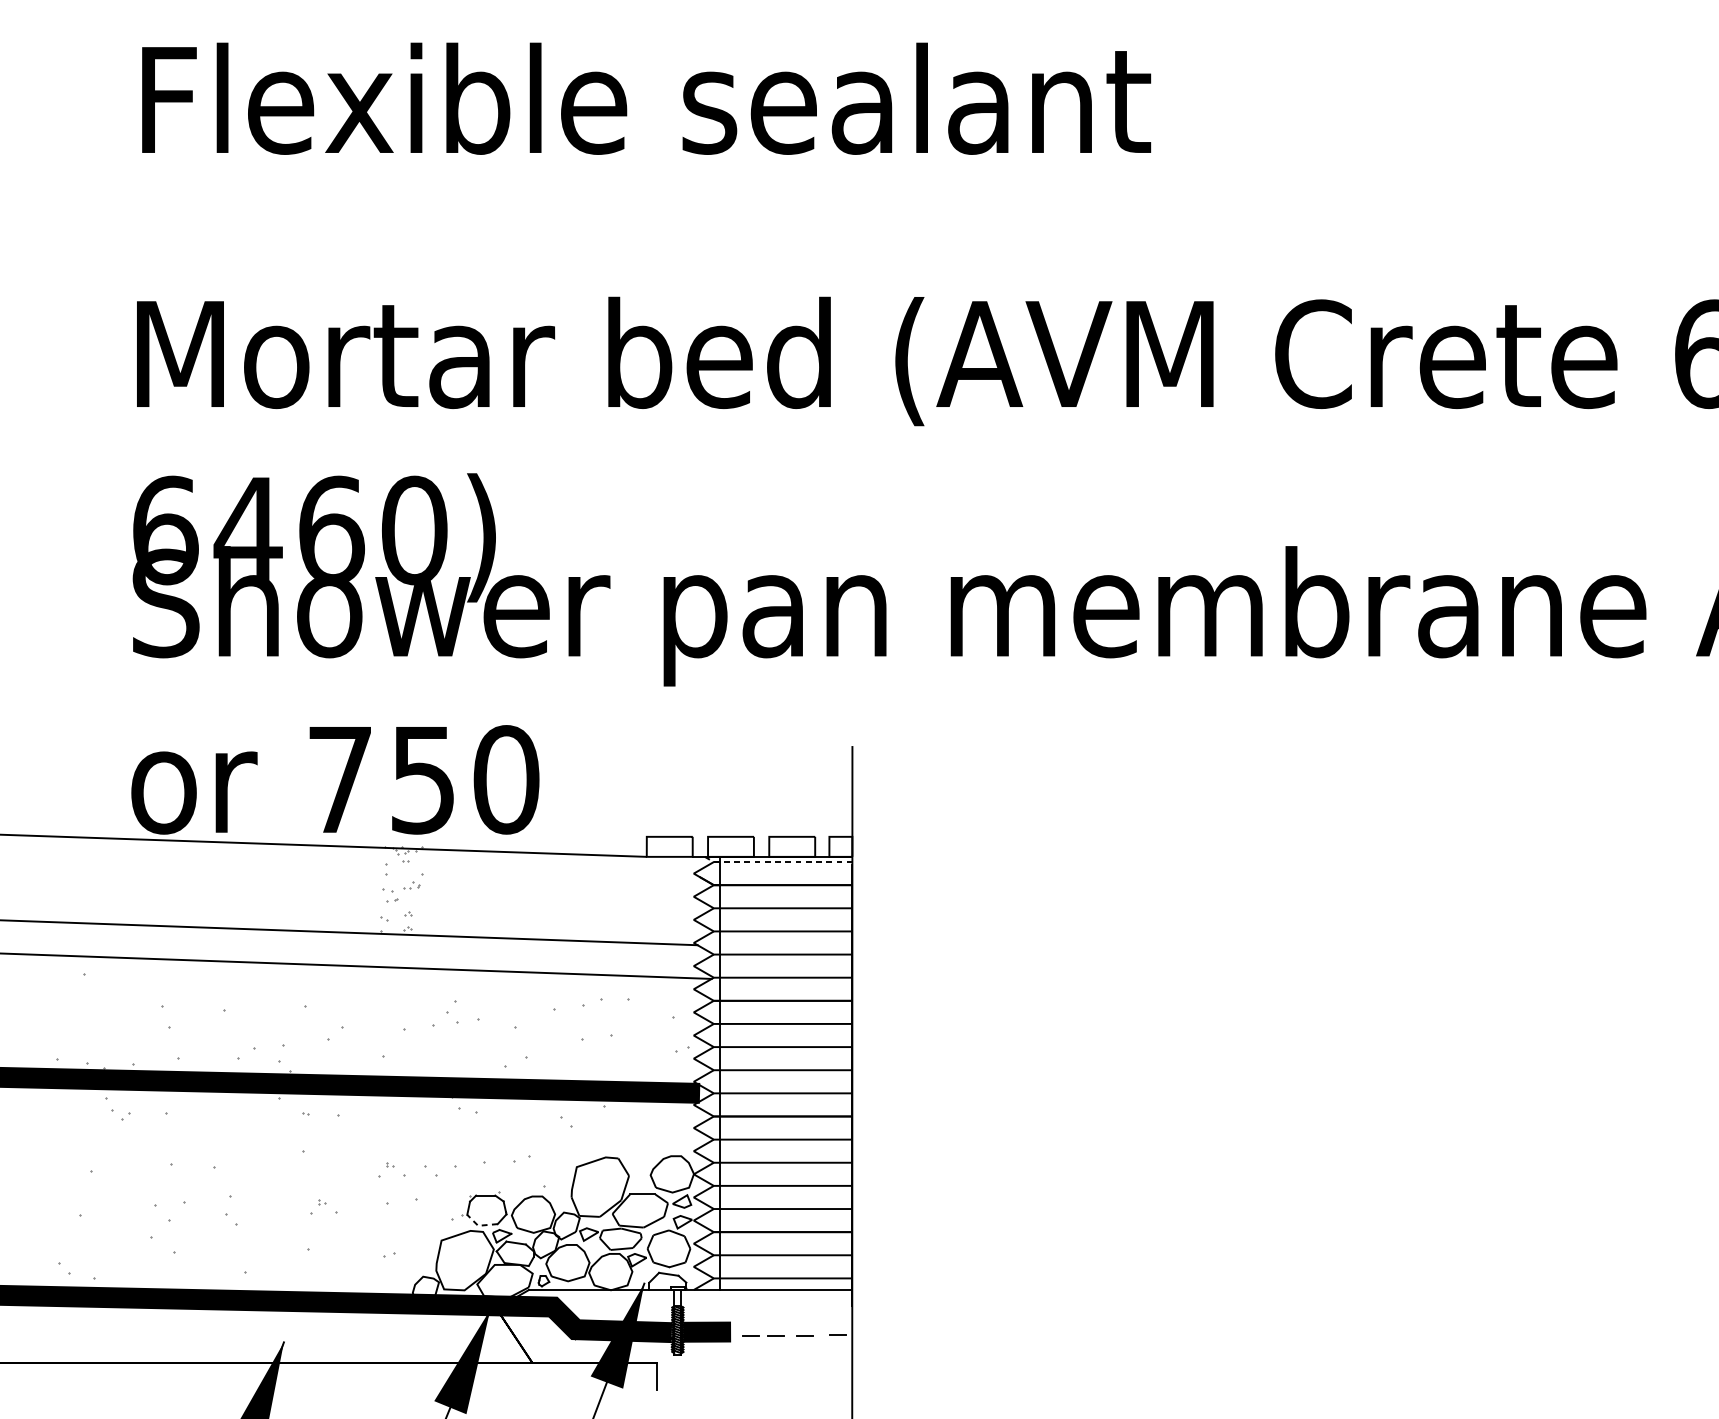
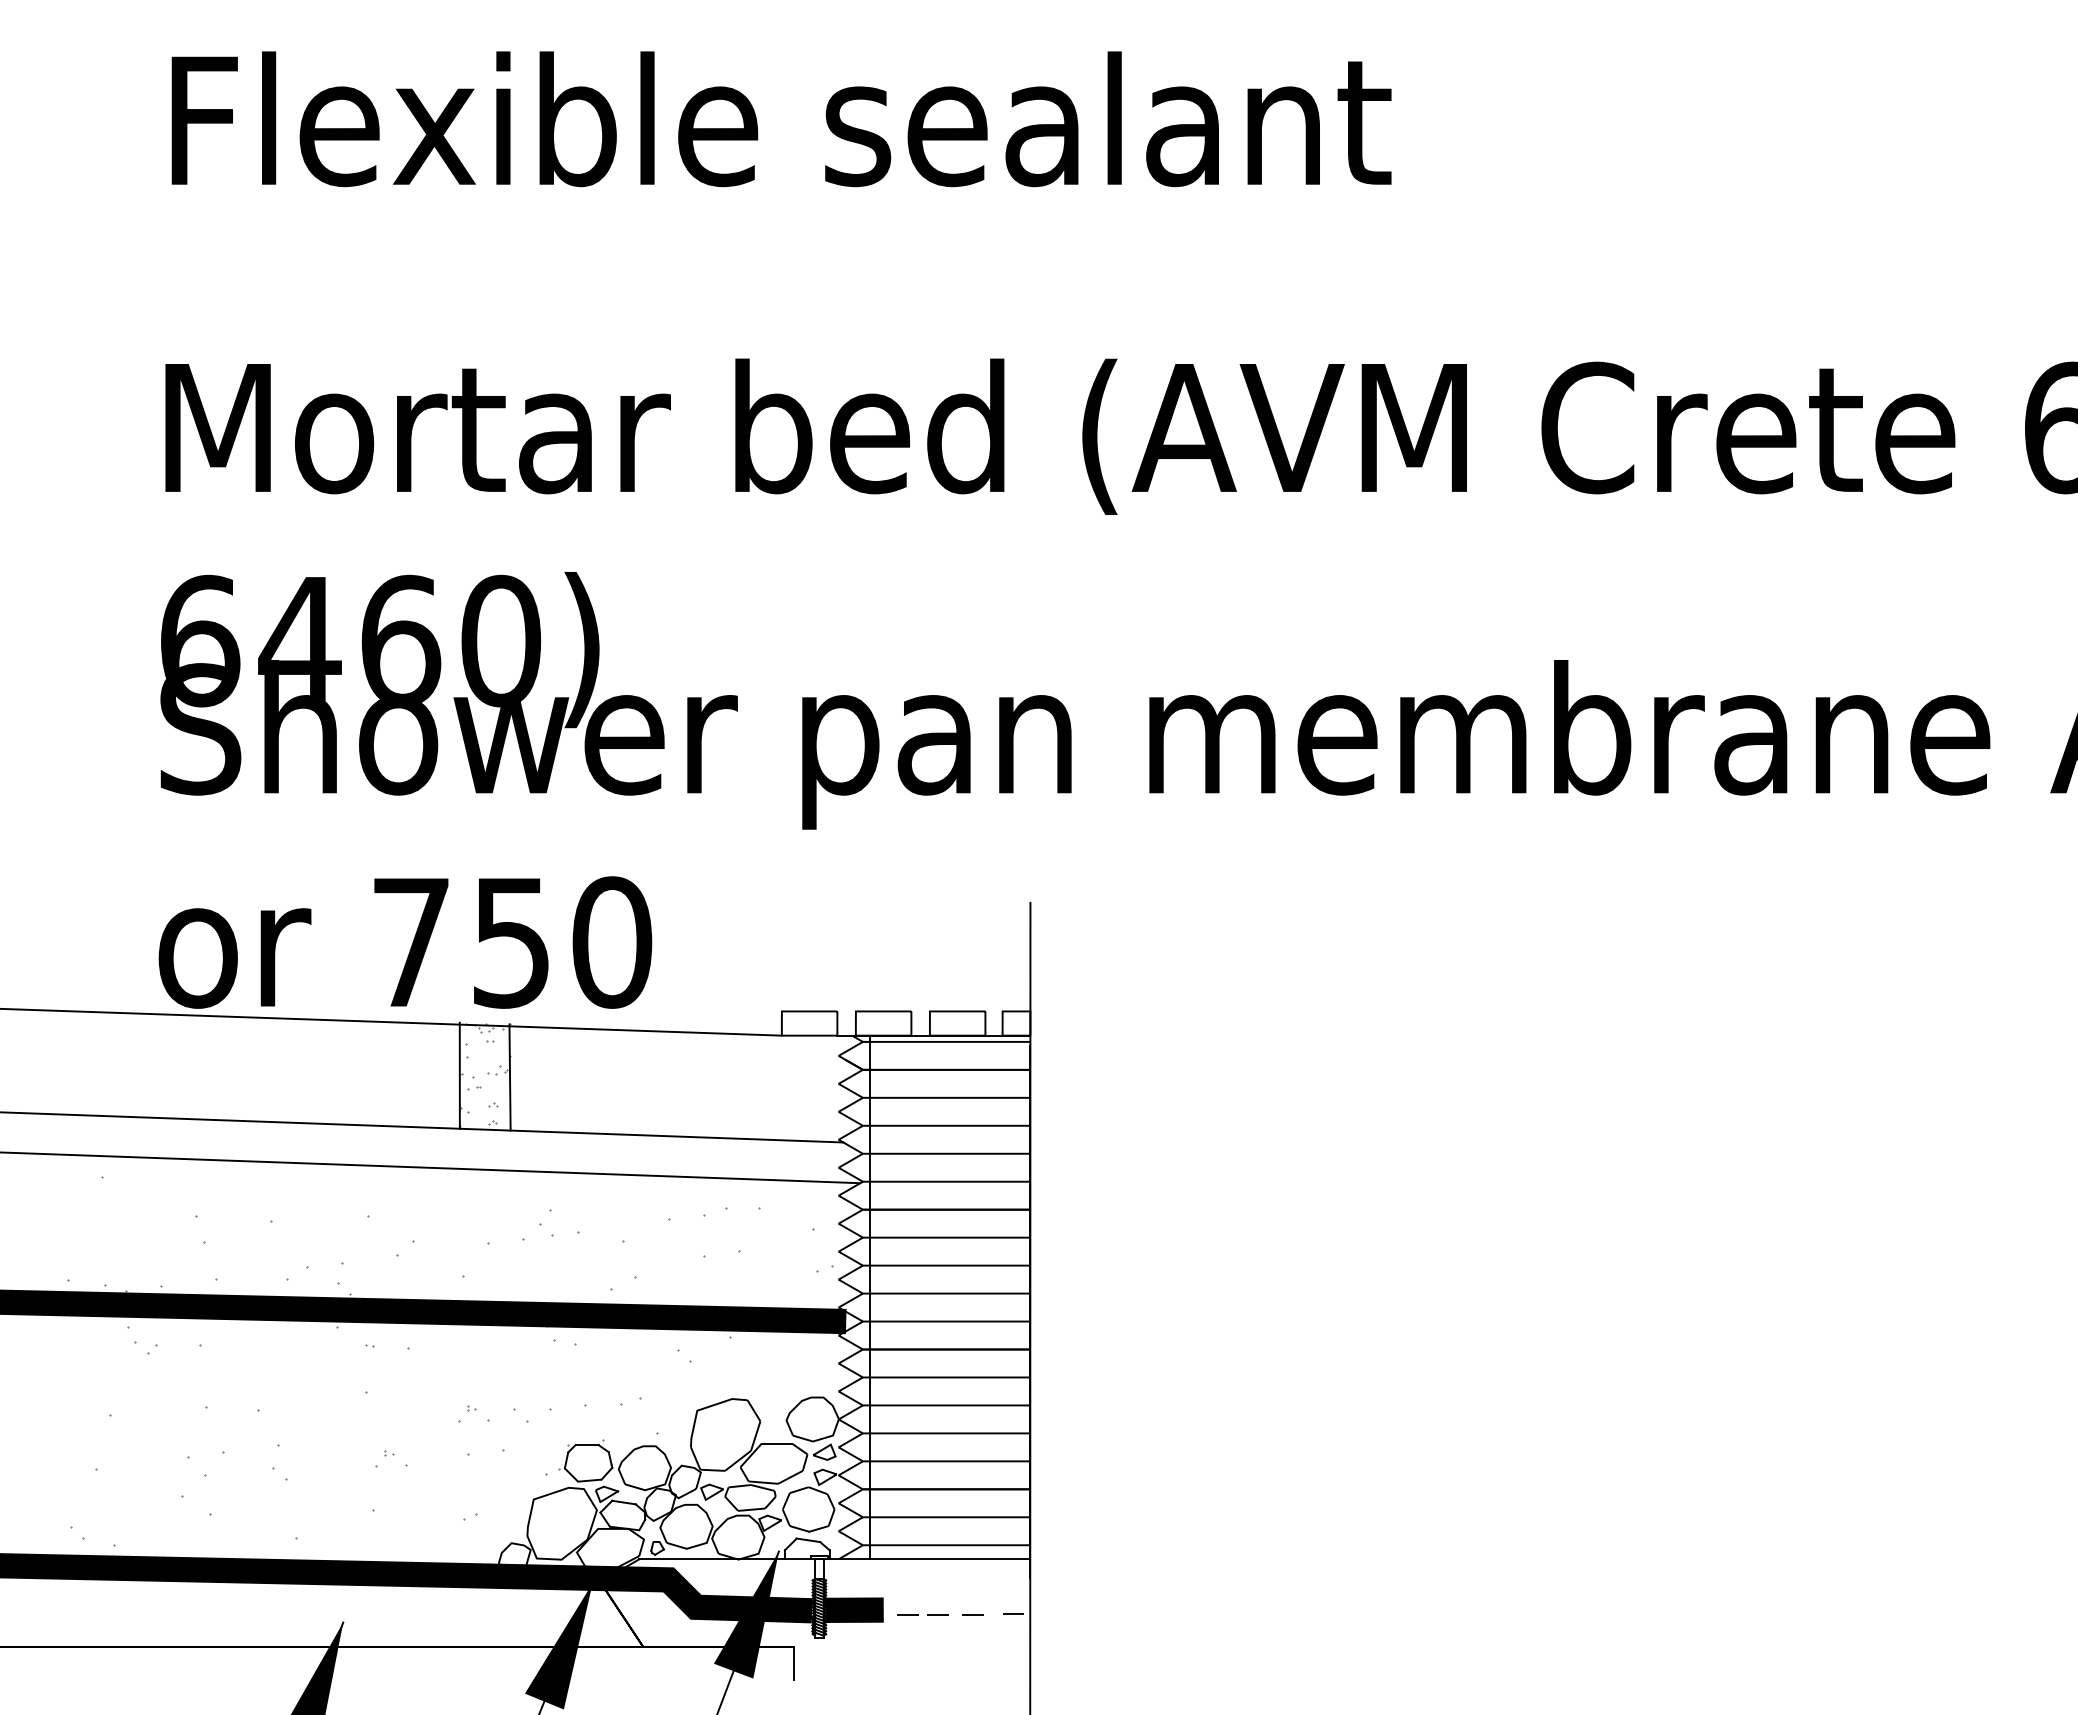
line: (777, 861) -> (939, 1041), dashed -> solid
line: (380, 889) -> (459, 1075), added
line: (421, 891) -> (509, 1077), added
line: (480, 1225) -> (580, 1481), dashed -> solid

